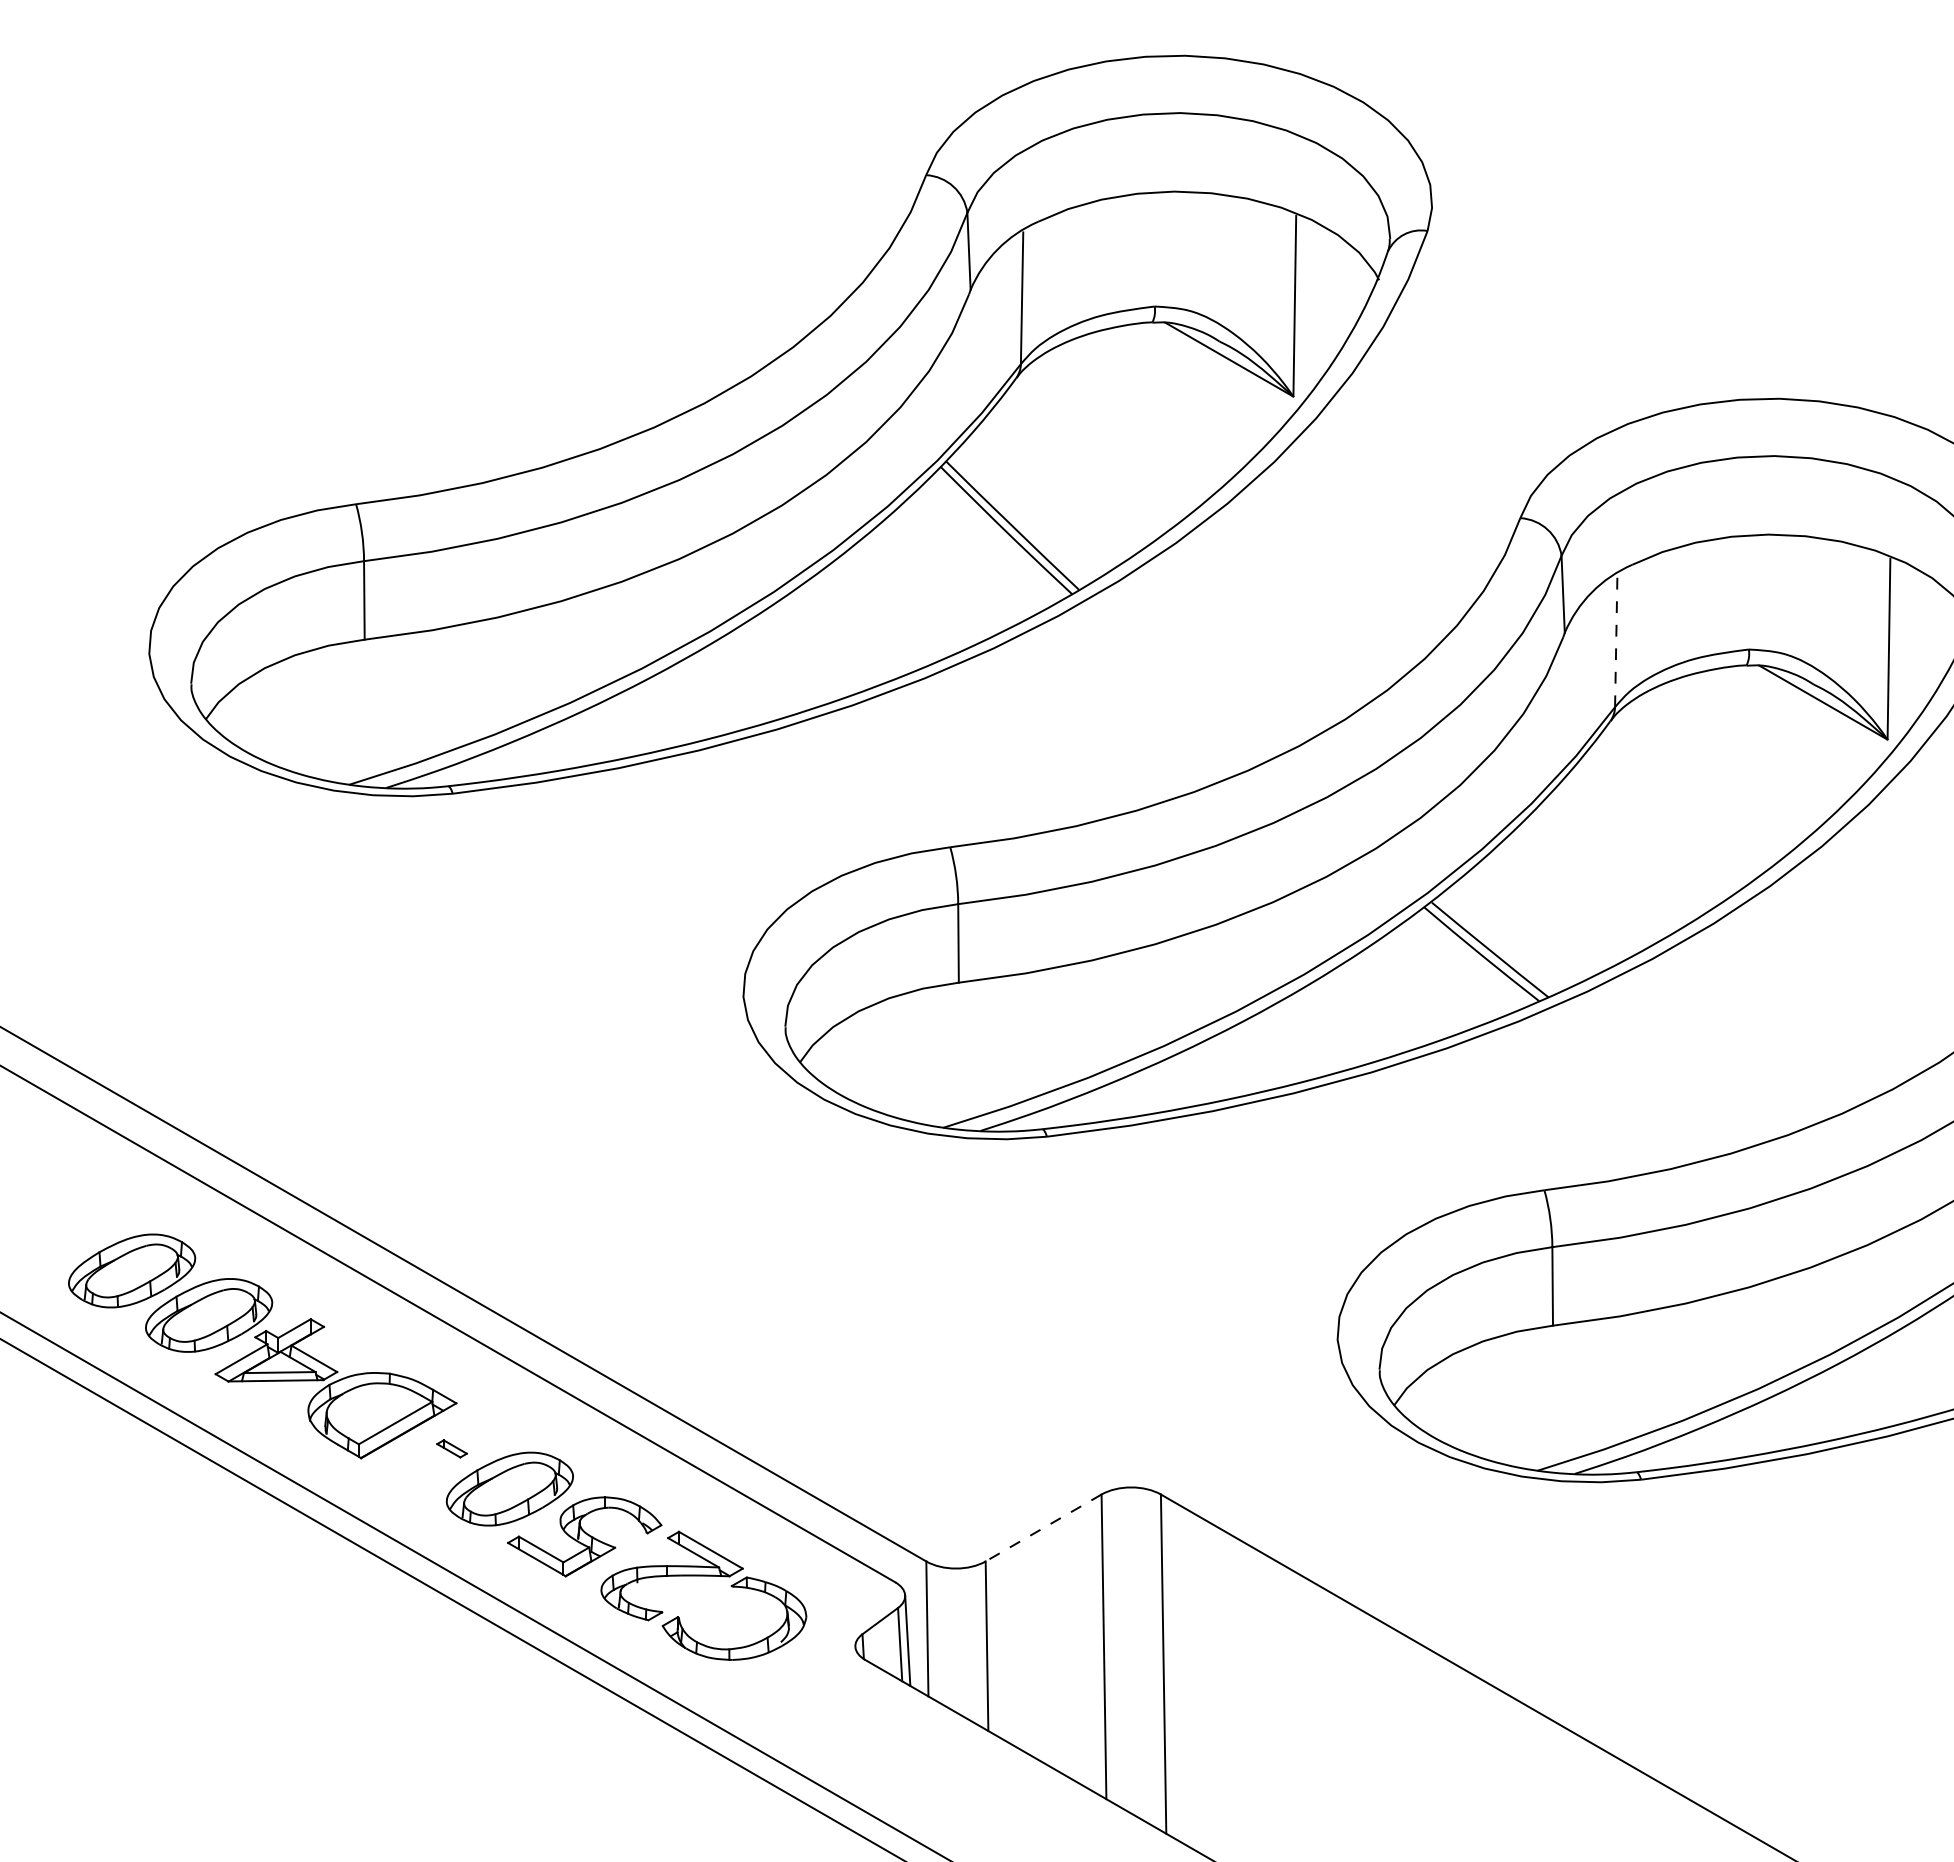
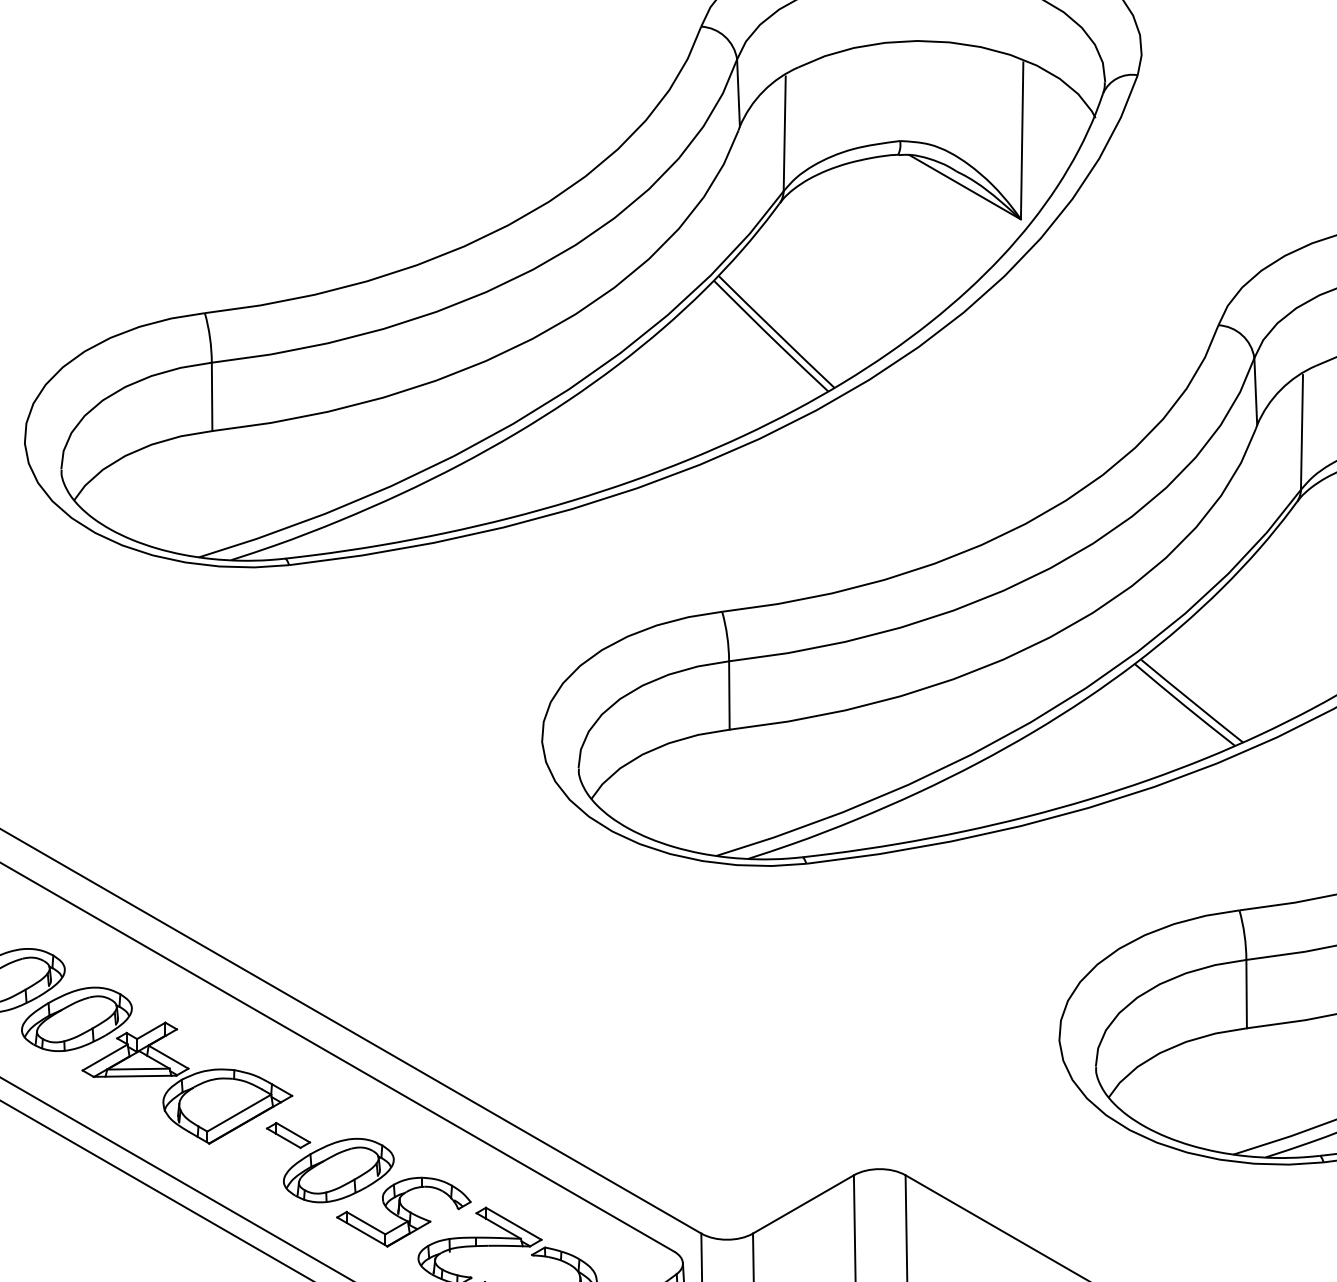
line: (1616, 641) -> (1302, 432), dashed -> solid
part: (451, 1448) -> (287, 1135), size x1.67
line: (1043, 1527) -> (803, 1203), dashed -> solid

